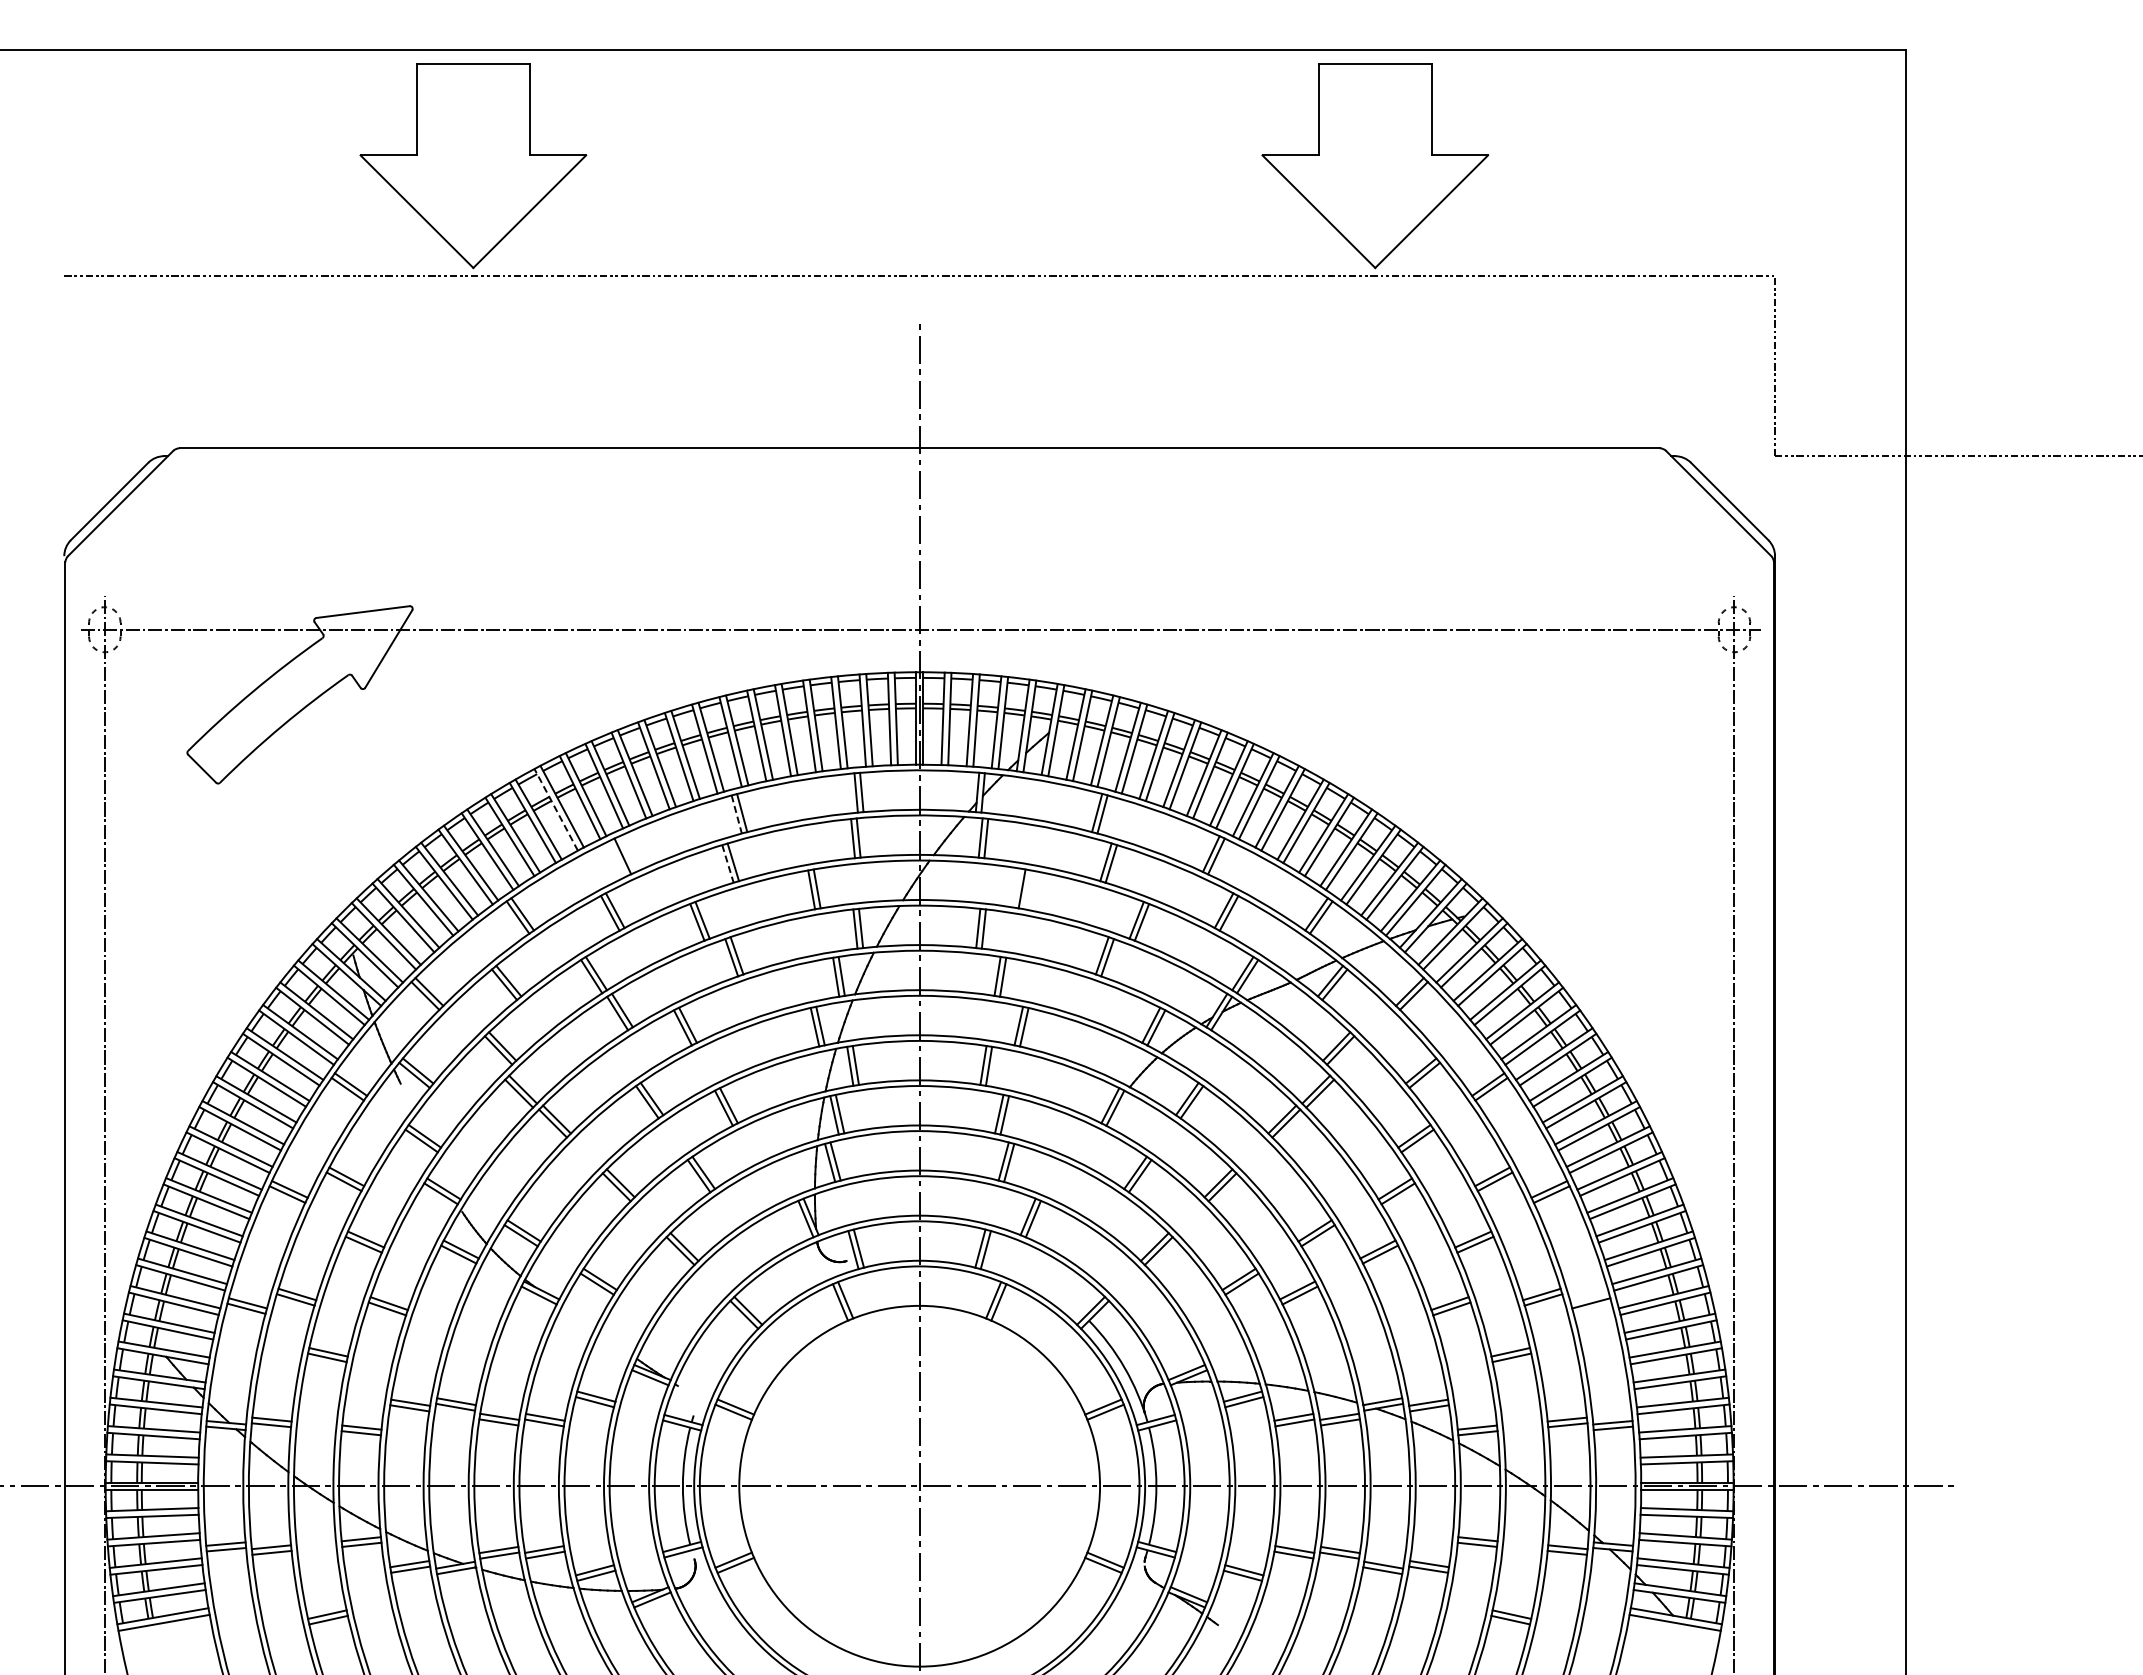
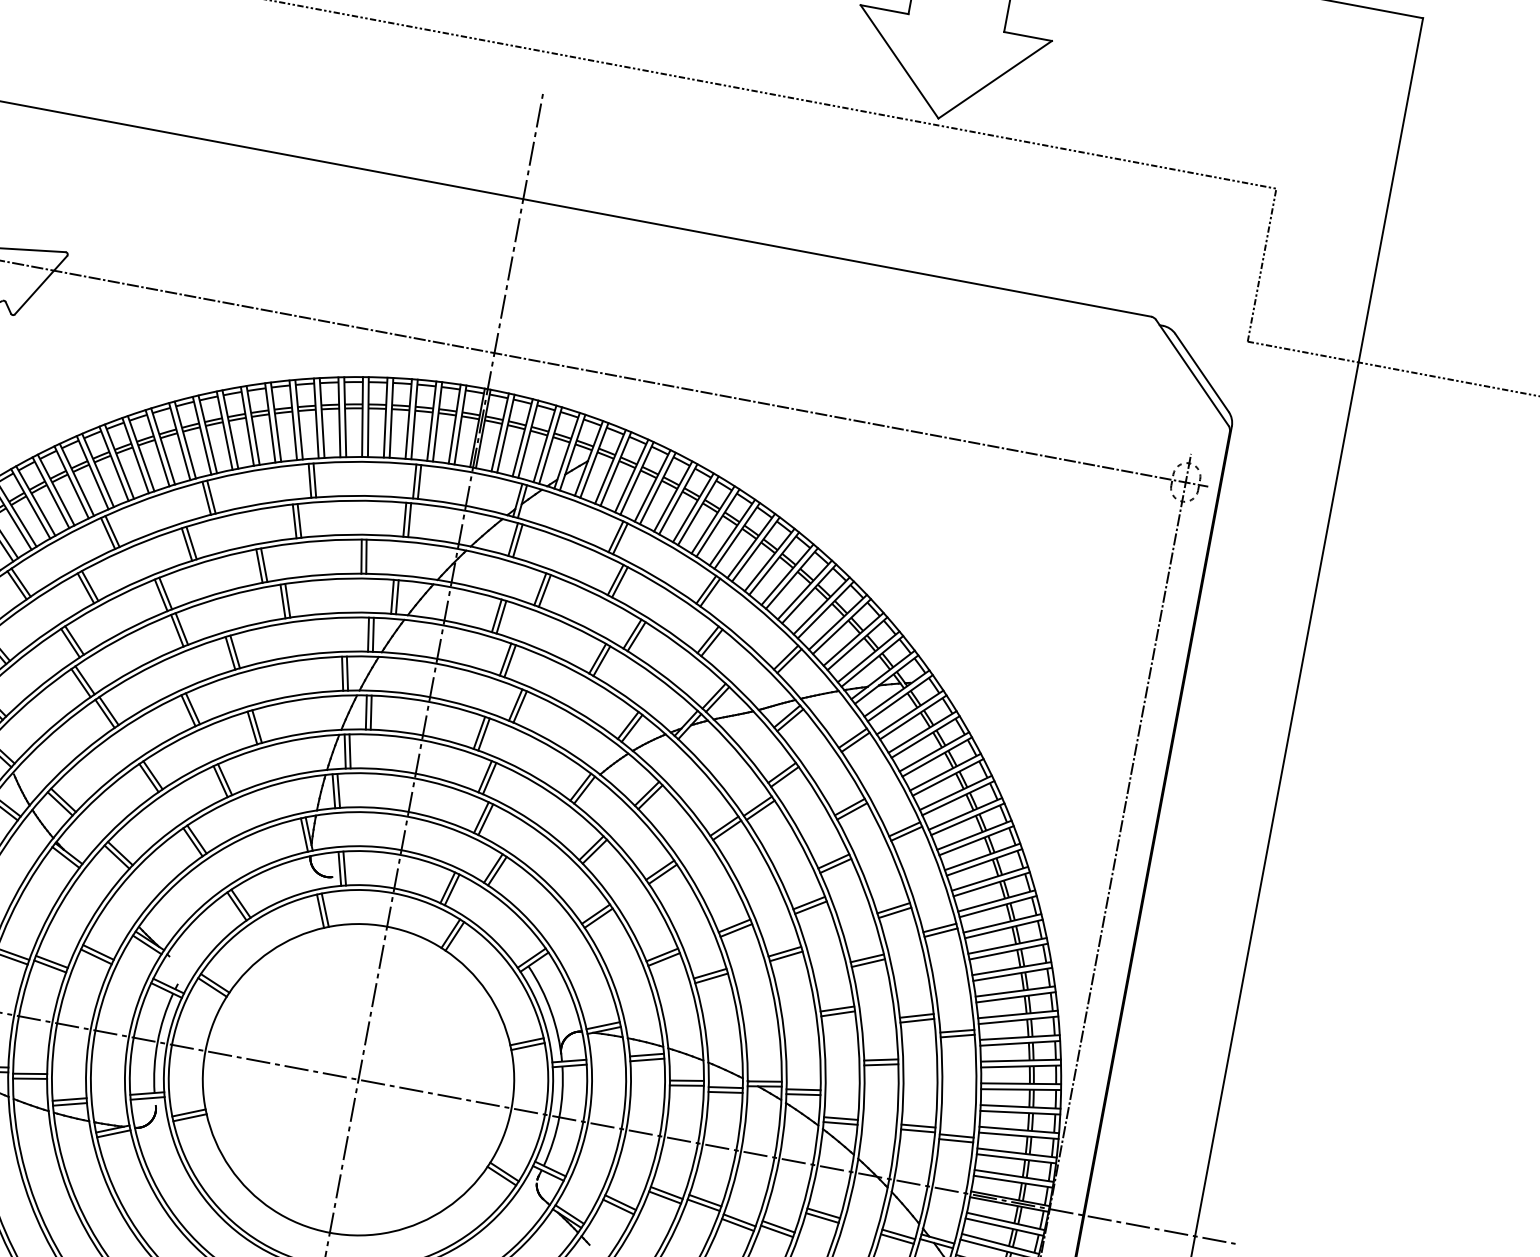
line: (556, 809) -> (157, 447), dashed -> solid
line: (736, 814) -> (309, 480), dashed -> solid
line: (627, 853) -> (211, 496), added
line: (727, 864) -> (294, 521), dashed -> solid
line: (1027, 889) -> (544, 590), added
line: (1592, 1308) -> (957, 1035), added

